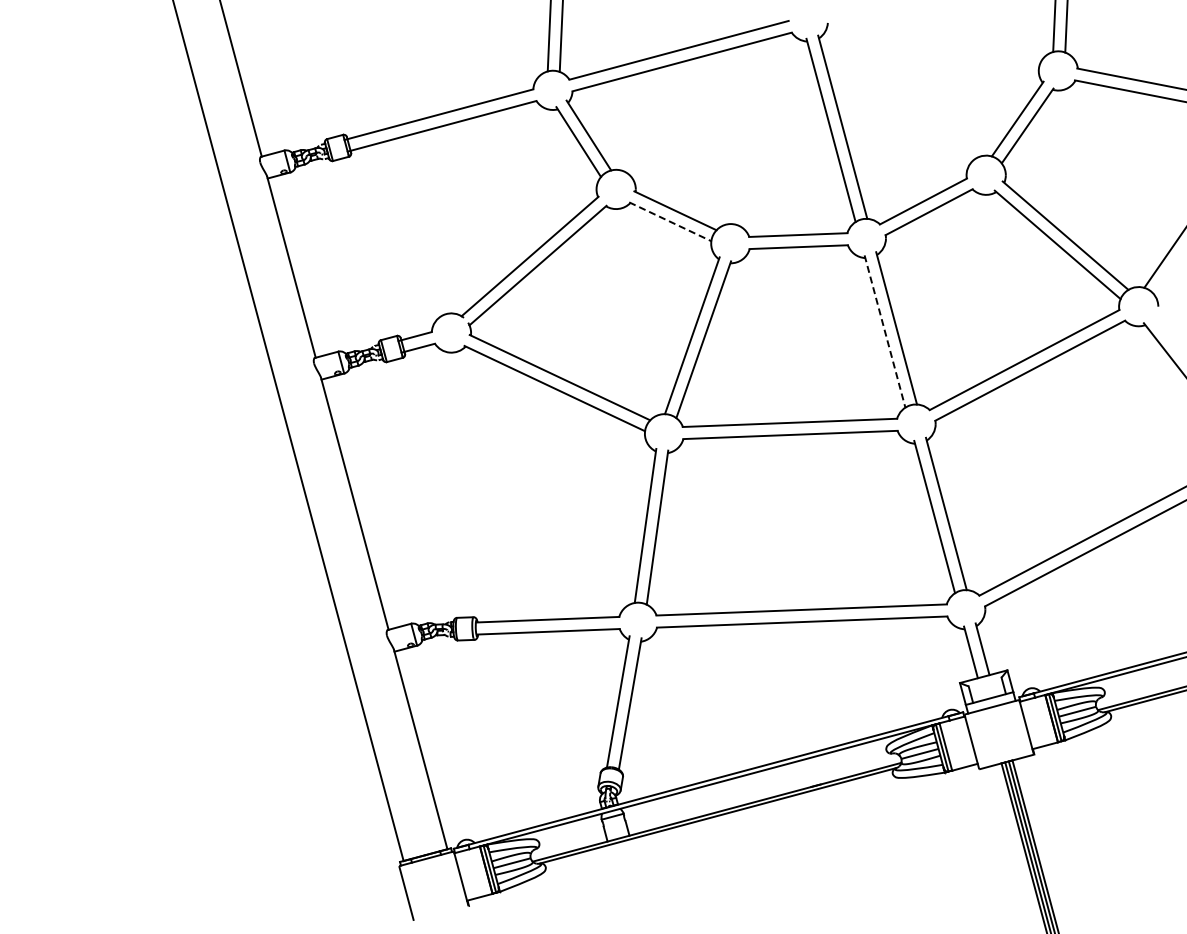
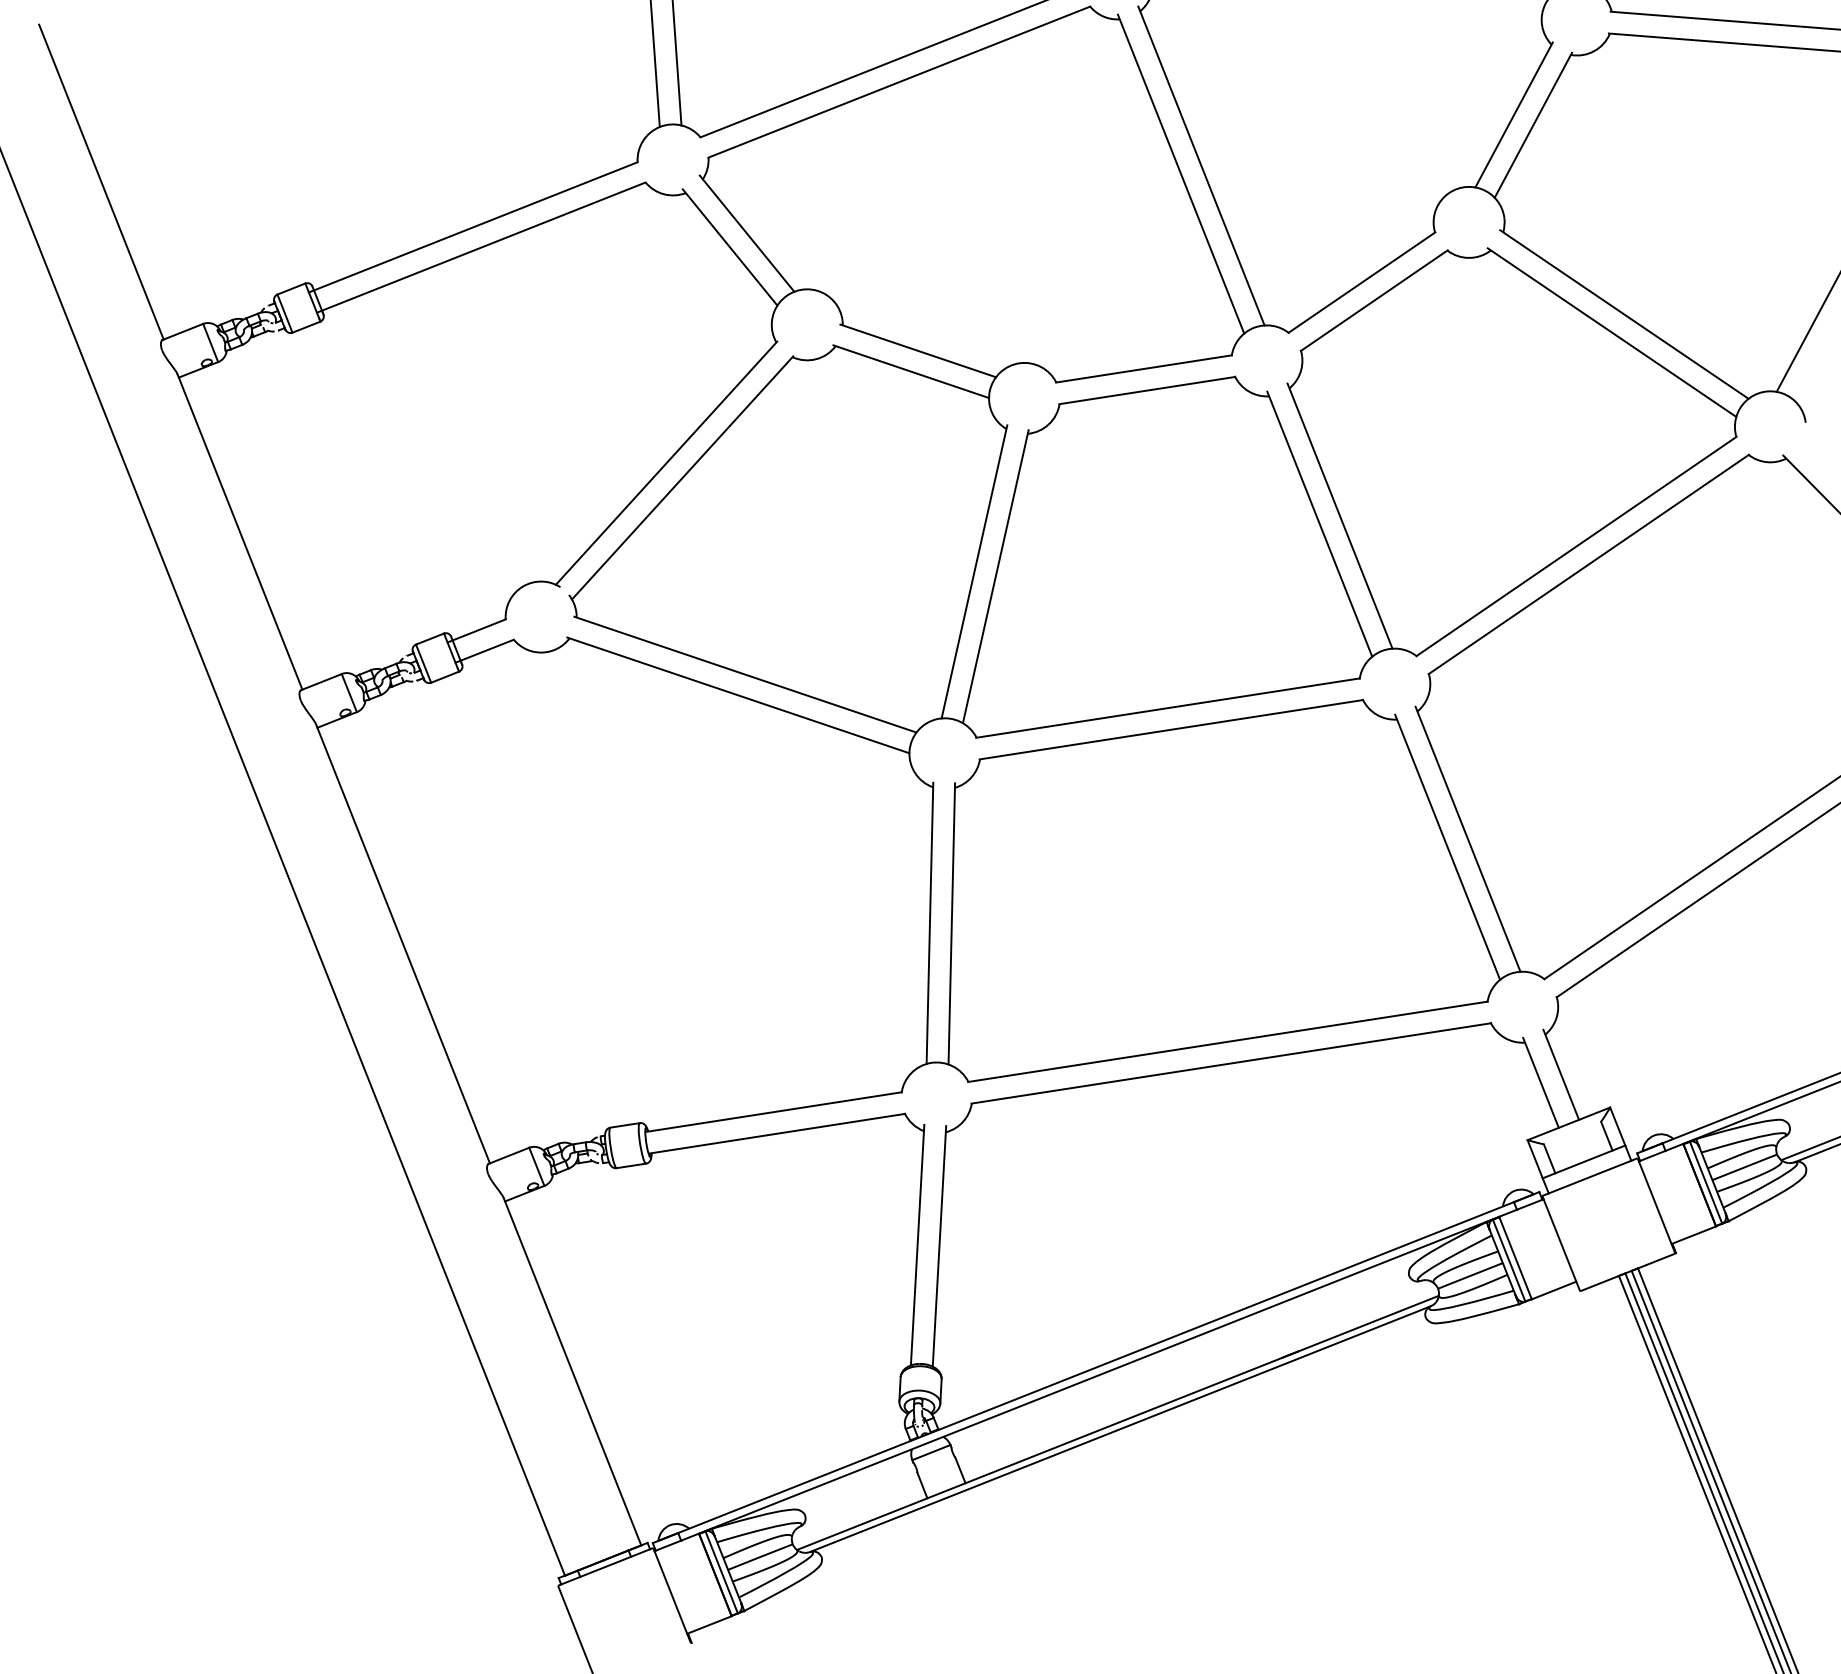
line: (670, 222) -> (911, 372), dashed -> solid
line: (884, 331) -> (1318, 524), dashed -> solid

